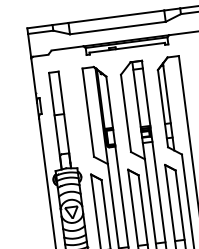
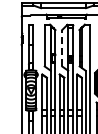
line: (126, 111) -> (62, 47), solid -> dashed

